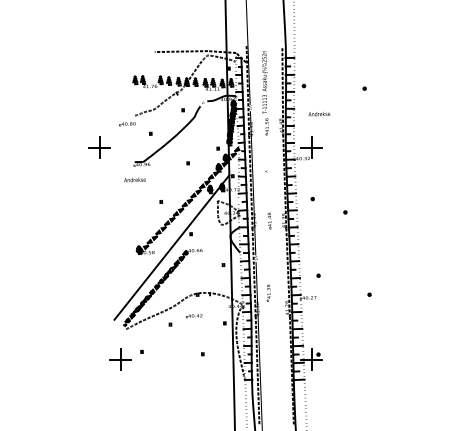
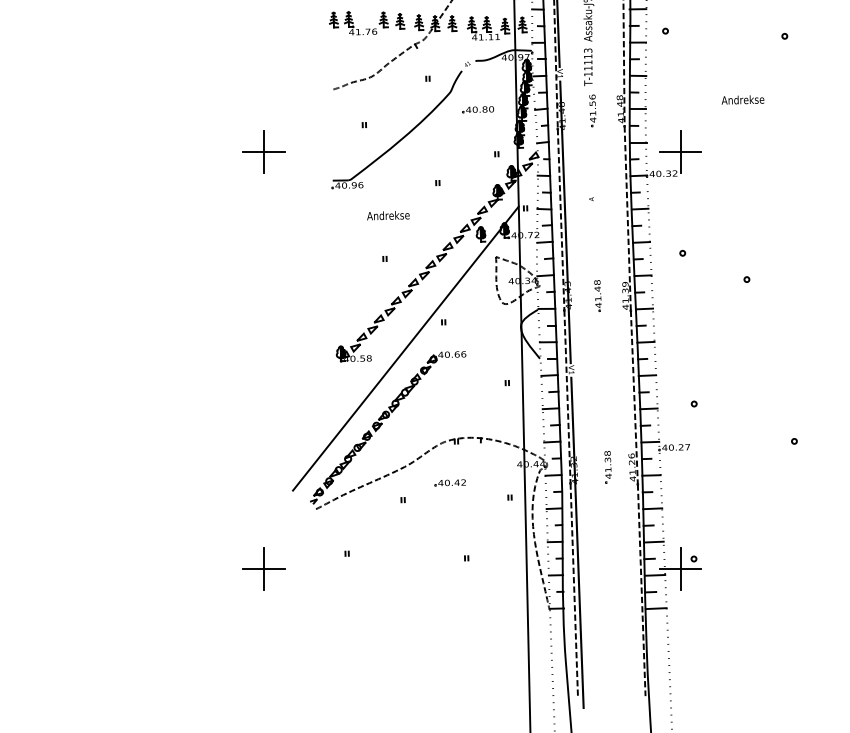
text: (319, 114) -> (743, 100), moved
part: (127, 124) -> (477, 110), moved
text: (134, 179) -> (387, 214), moved
part: (268, 292) -> (607, 466), moved
part: (120, 359) -> (263, 568), moved

